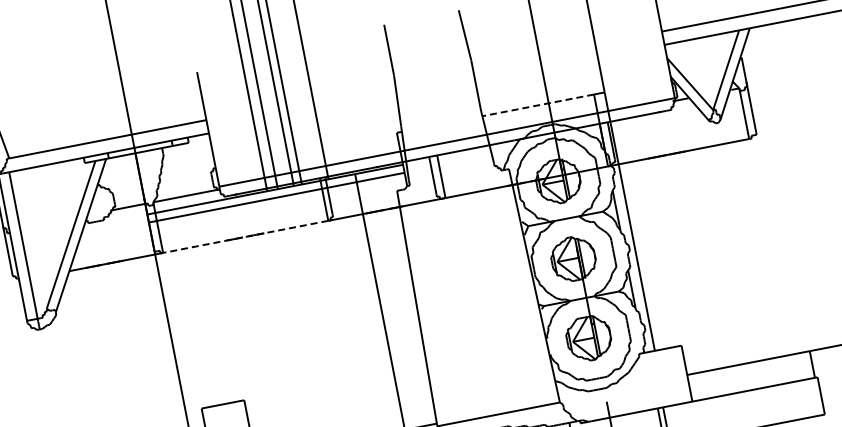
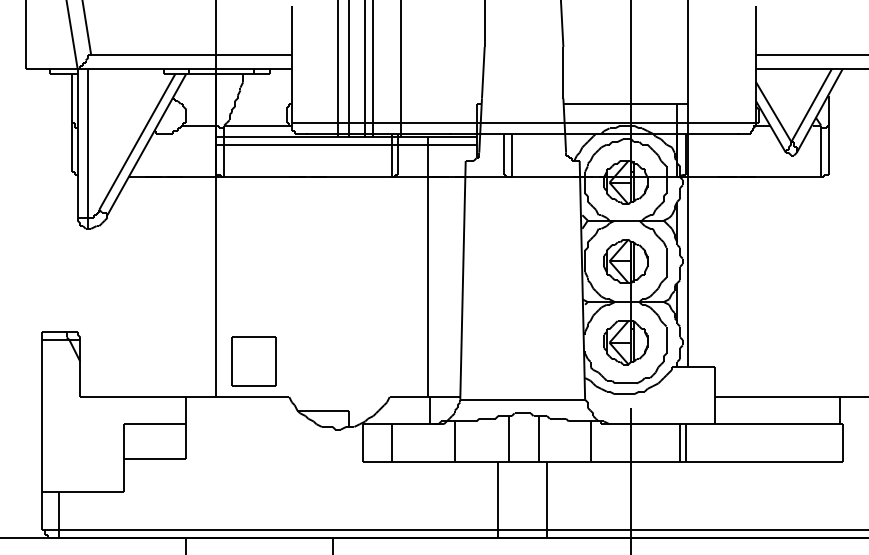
line: (537, 105) -> (619, 103), dashed -> solid
line: (244, 237) -> (307, 177), dashed -> solid

